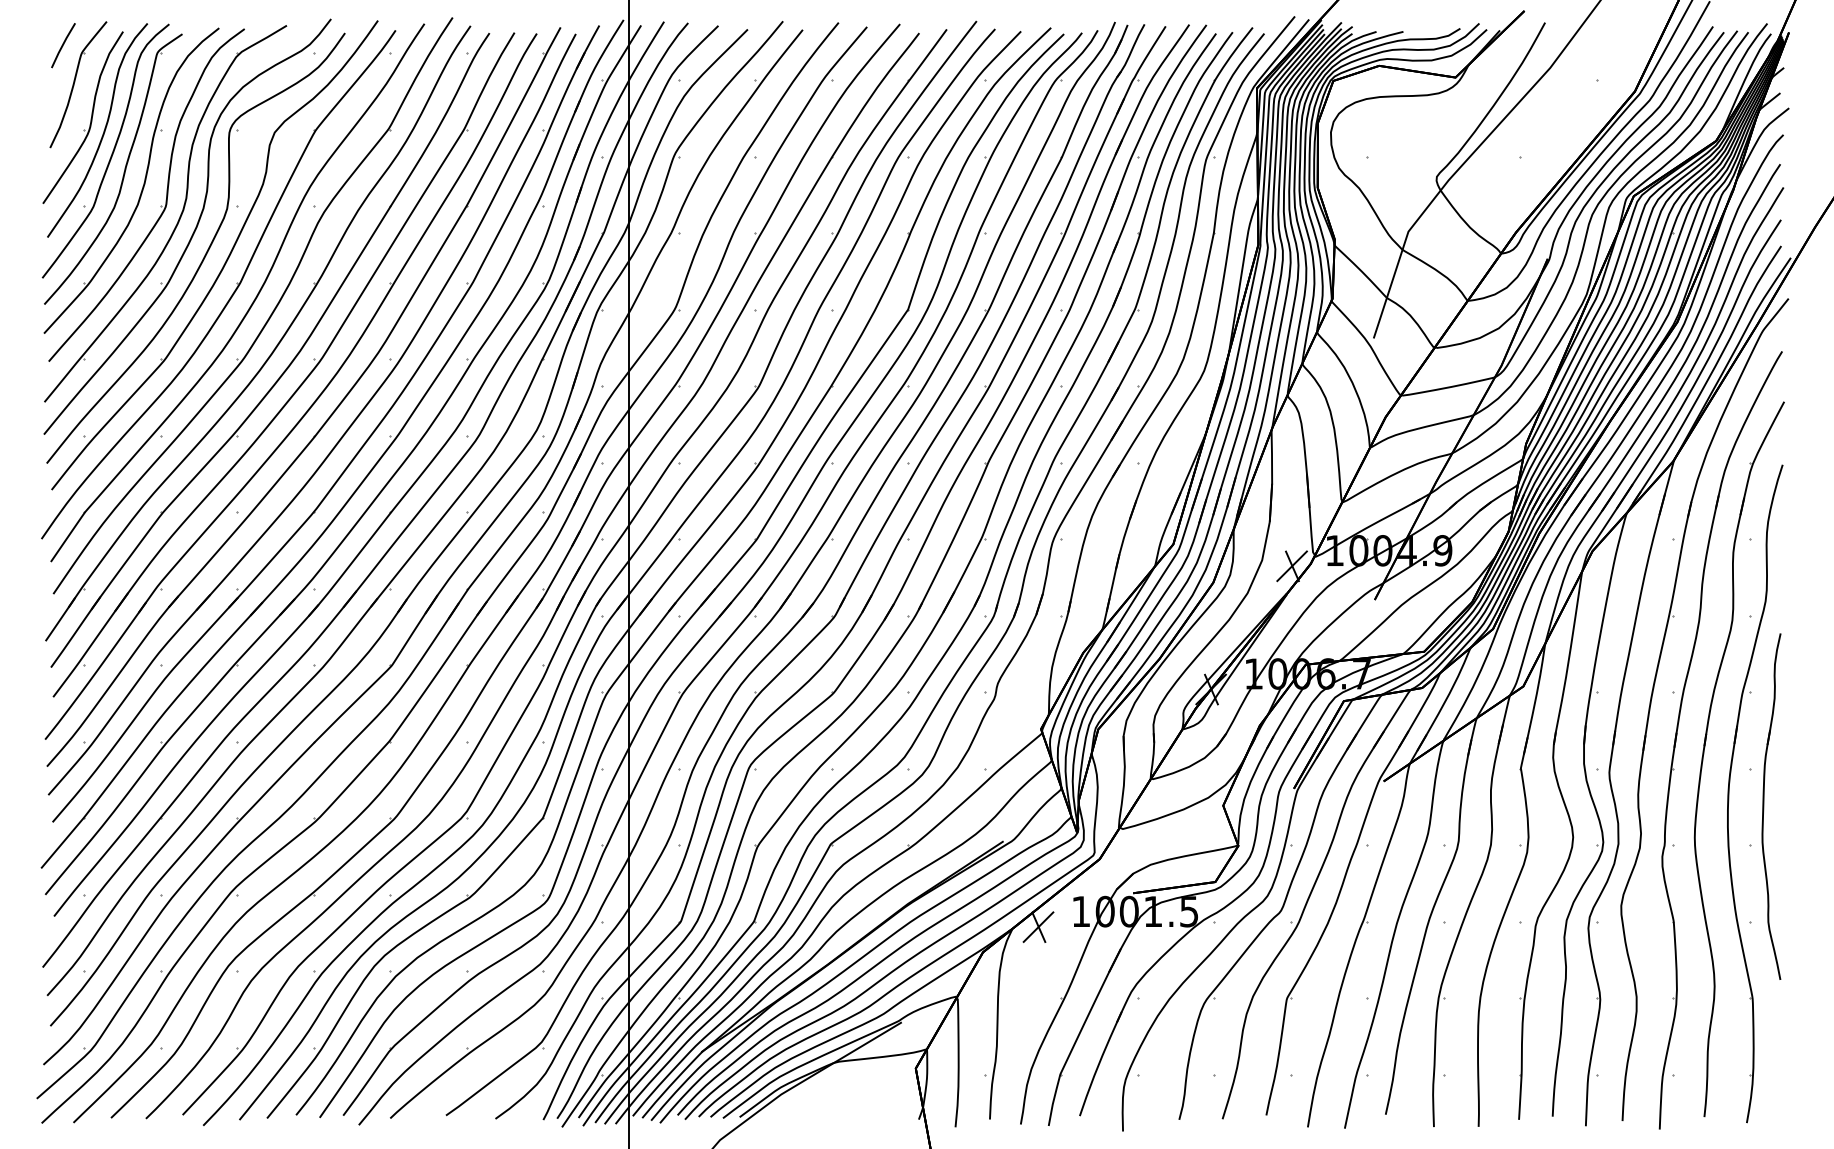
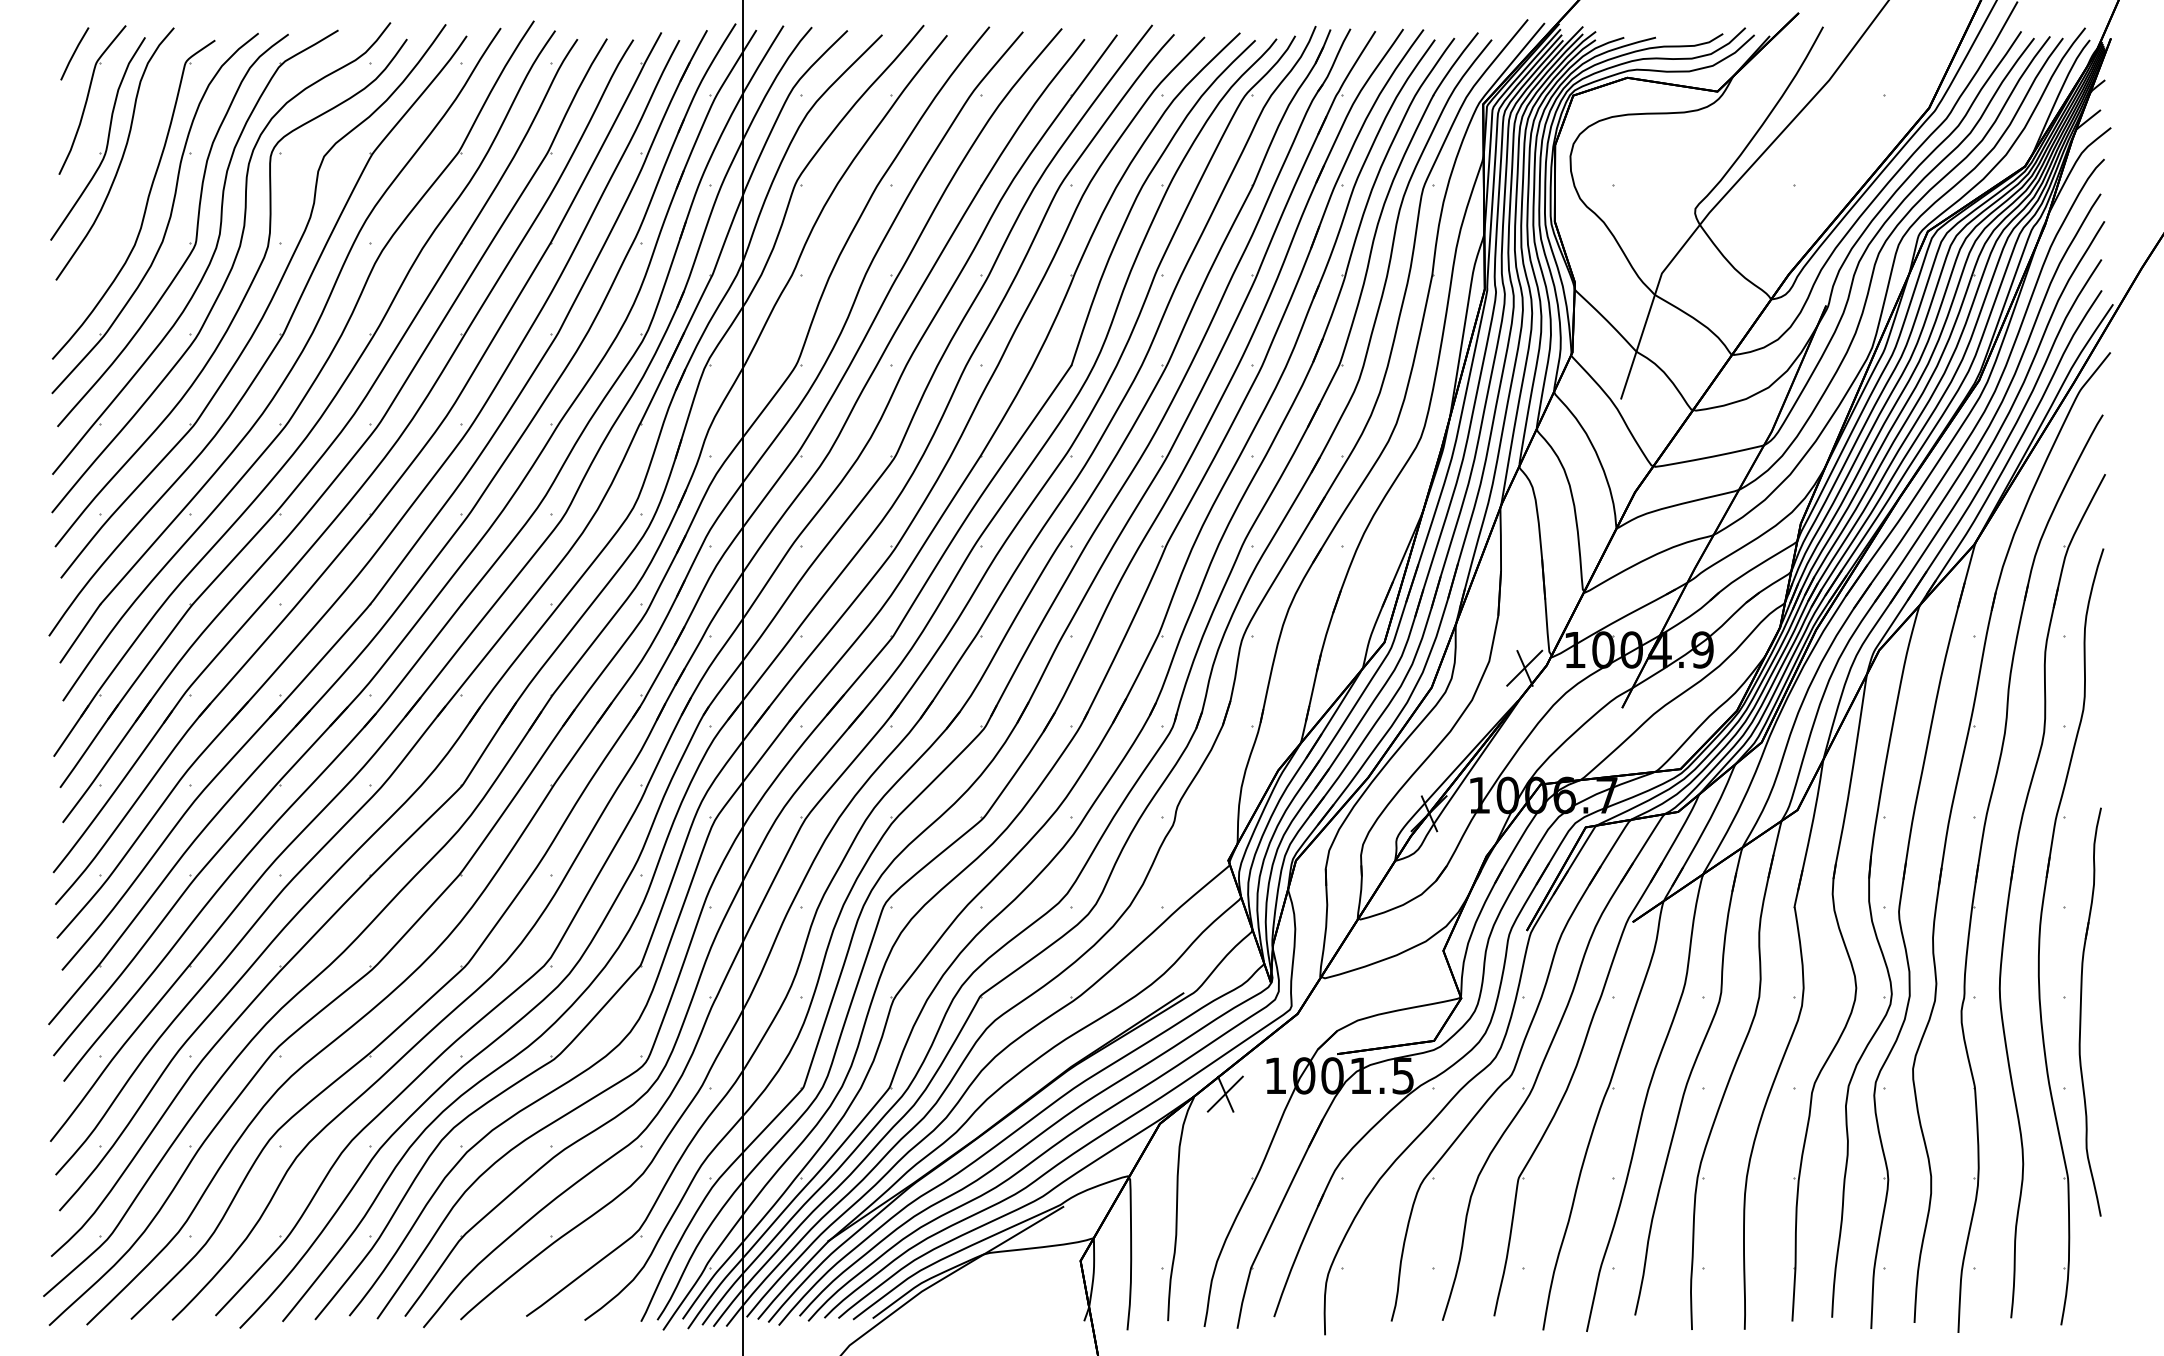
part: (111, 153) -> (131, 181), removed
part: (1764, 806) -> (2082, 1011), moved

